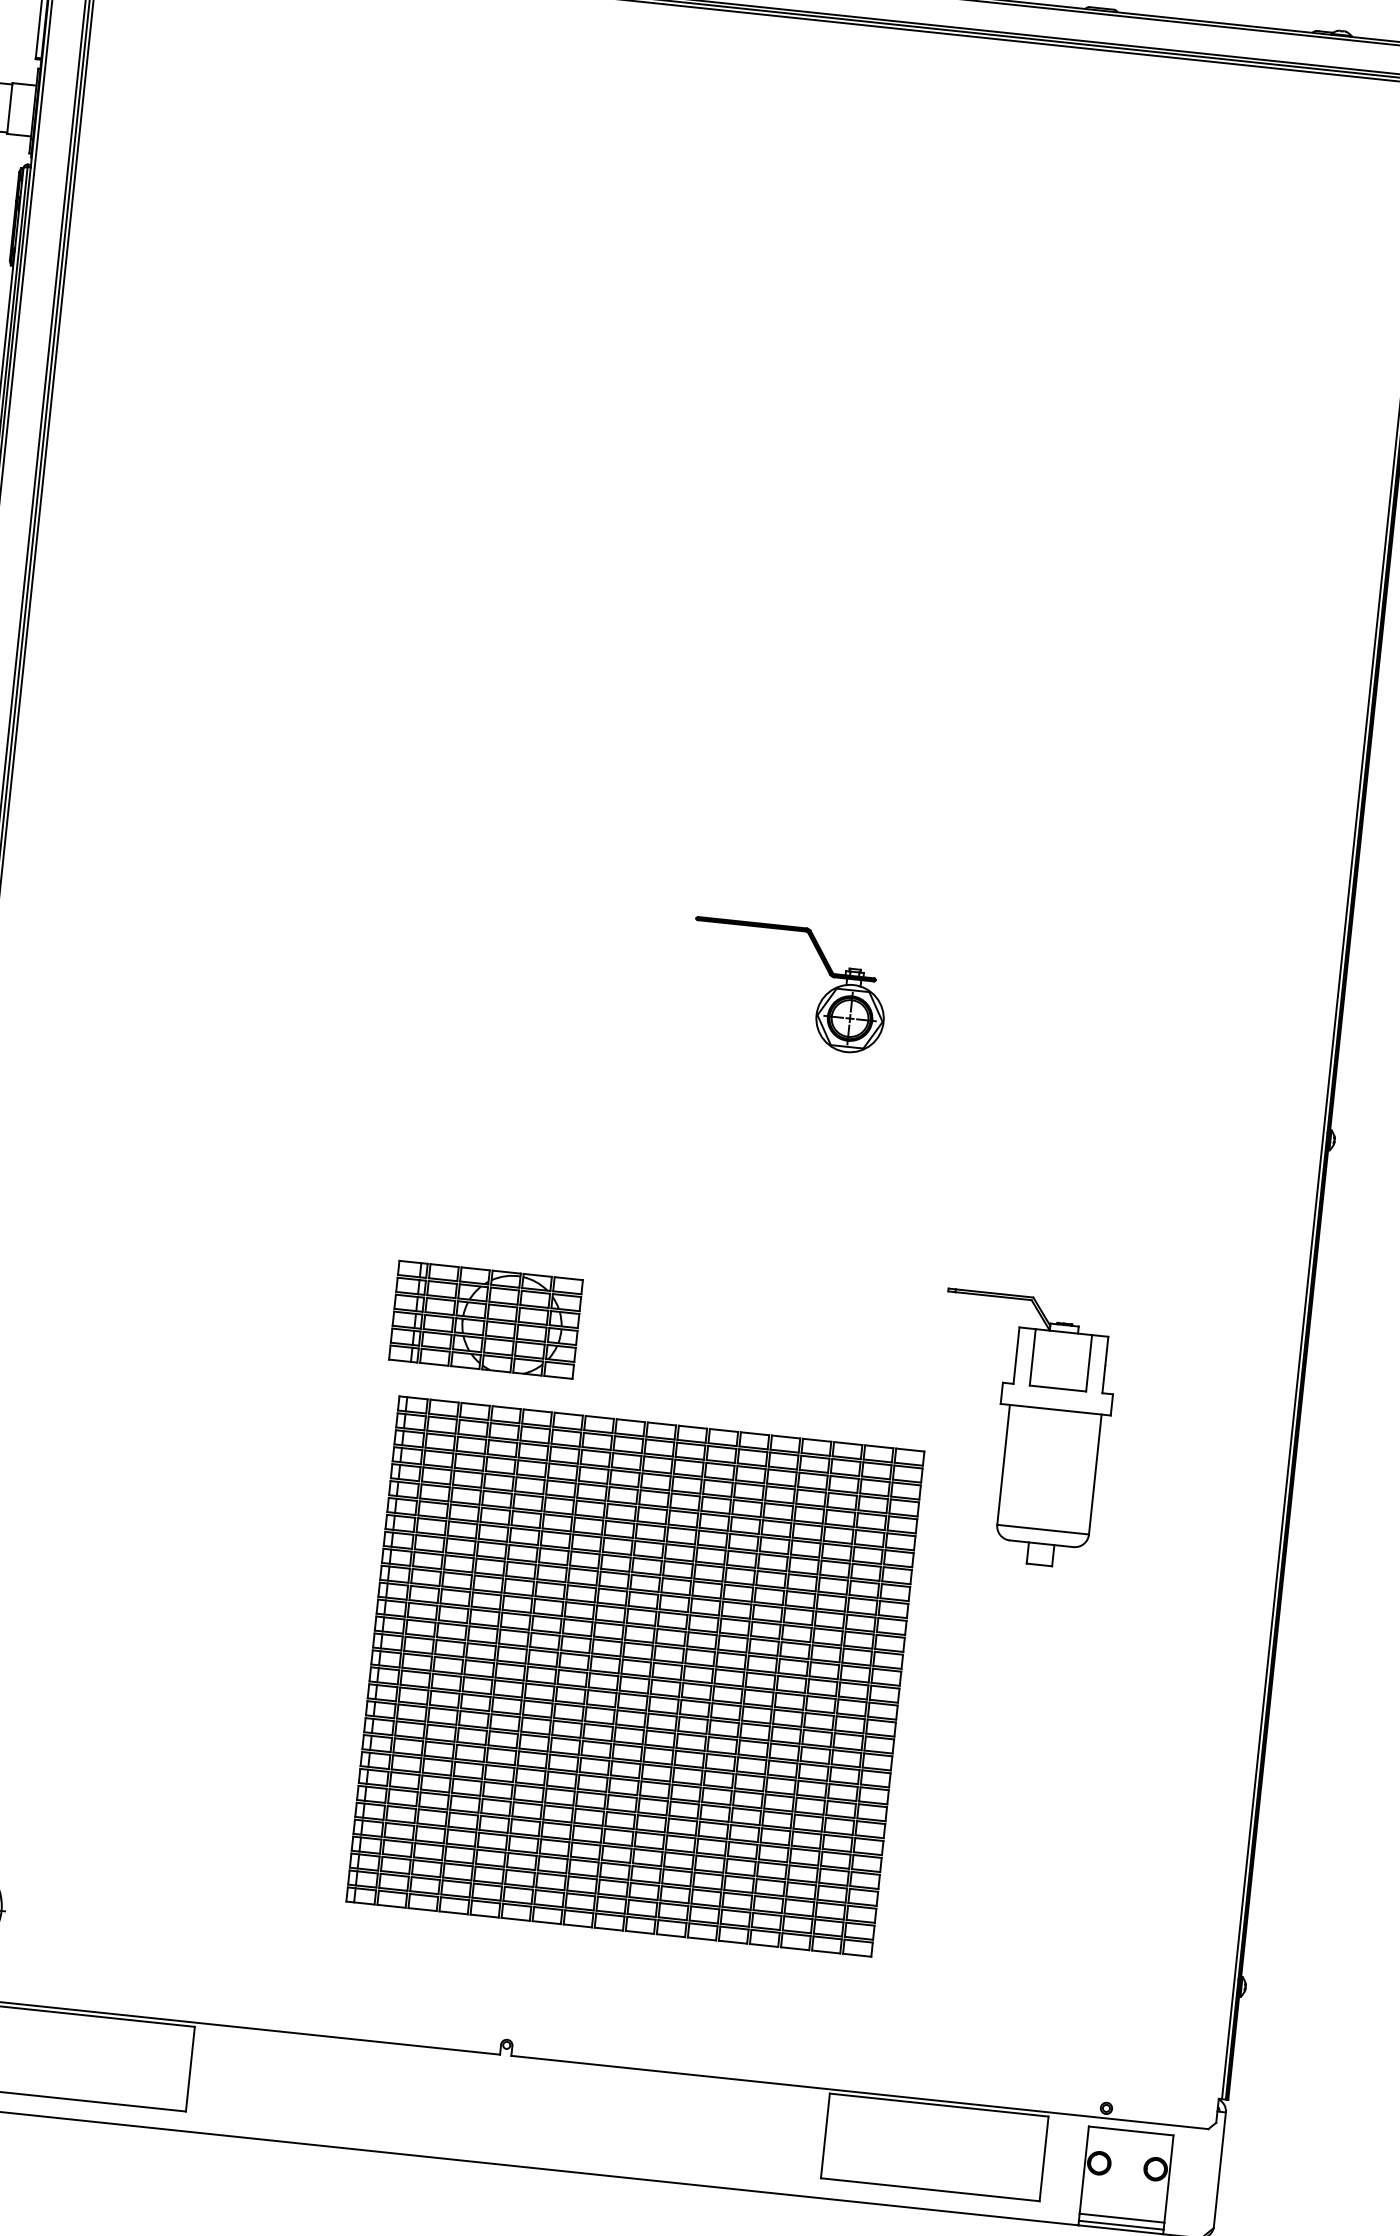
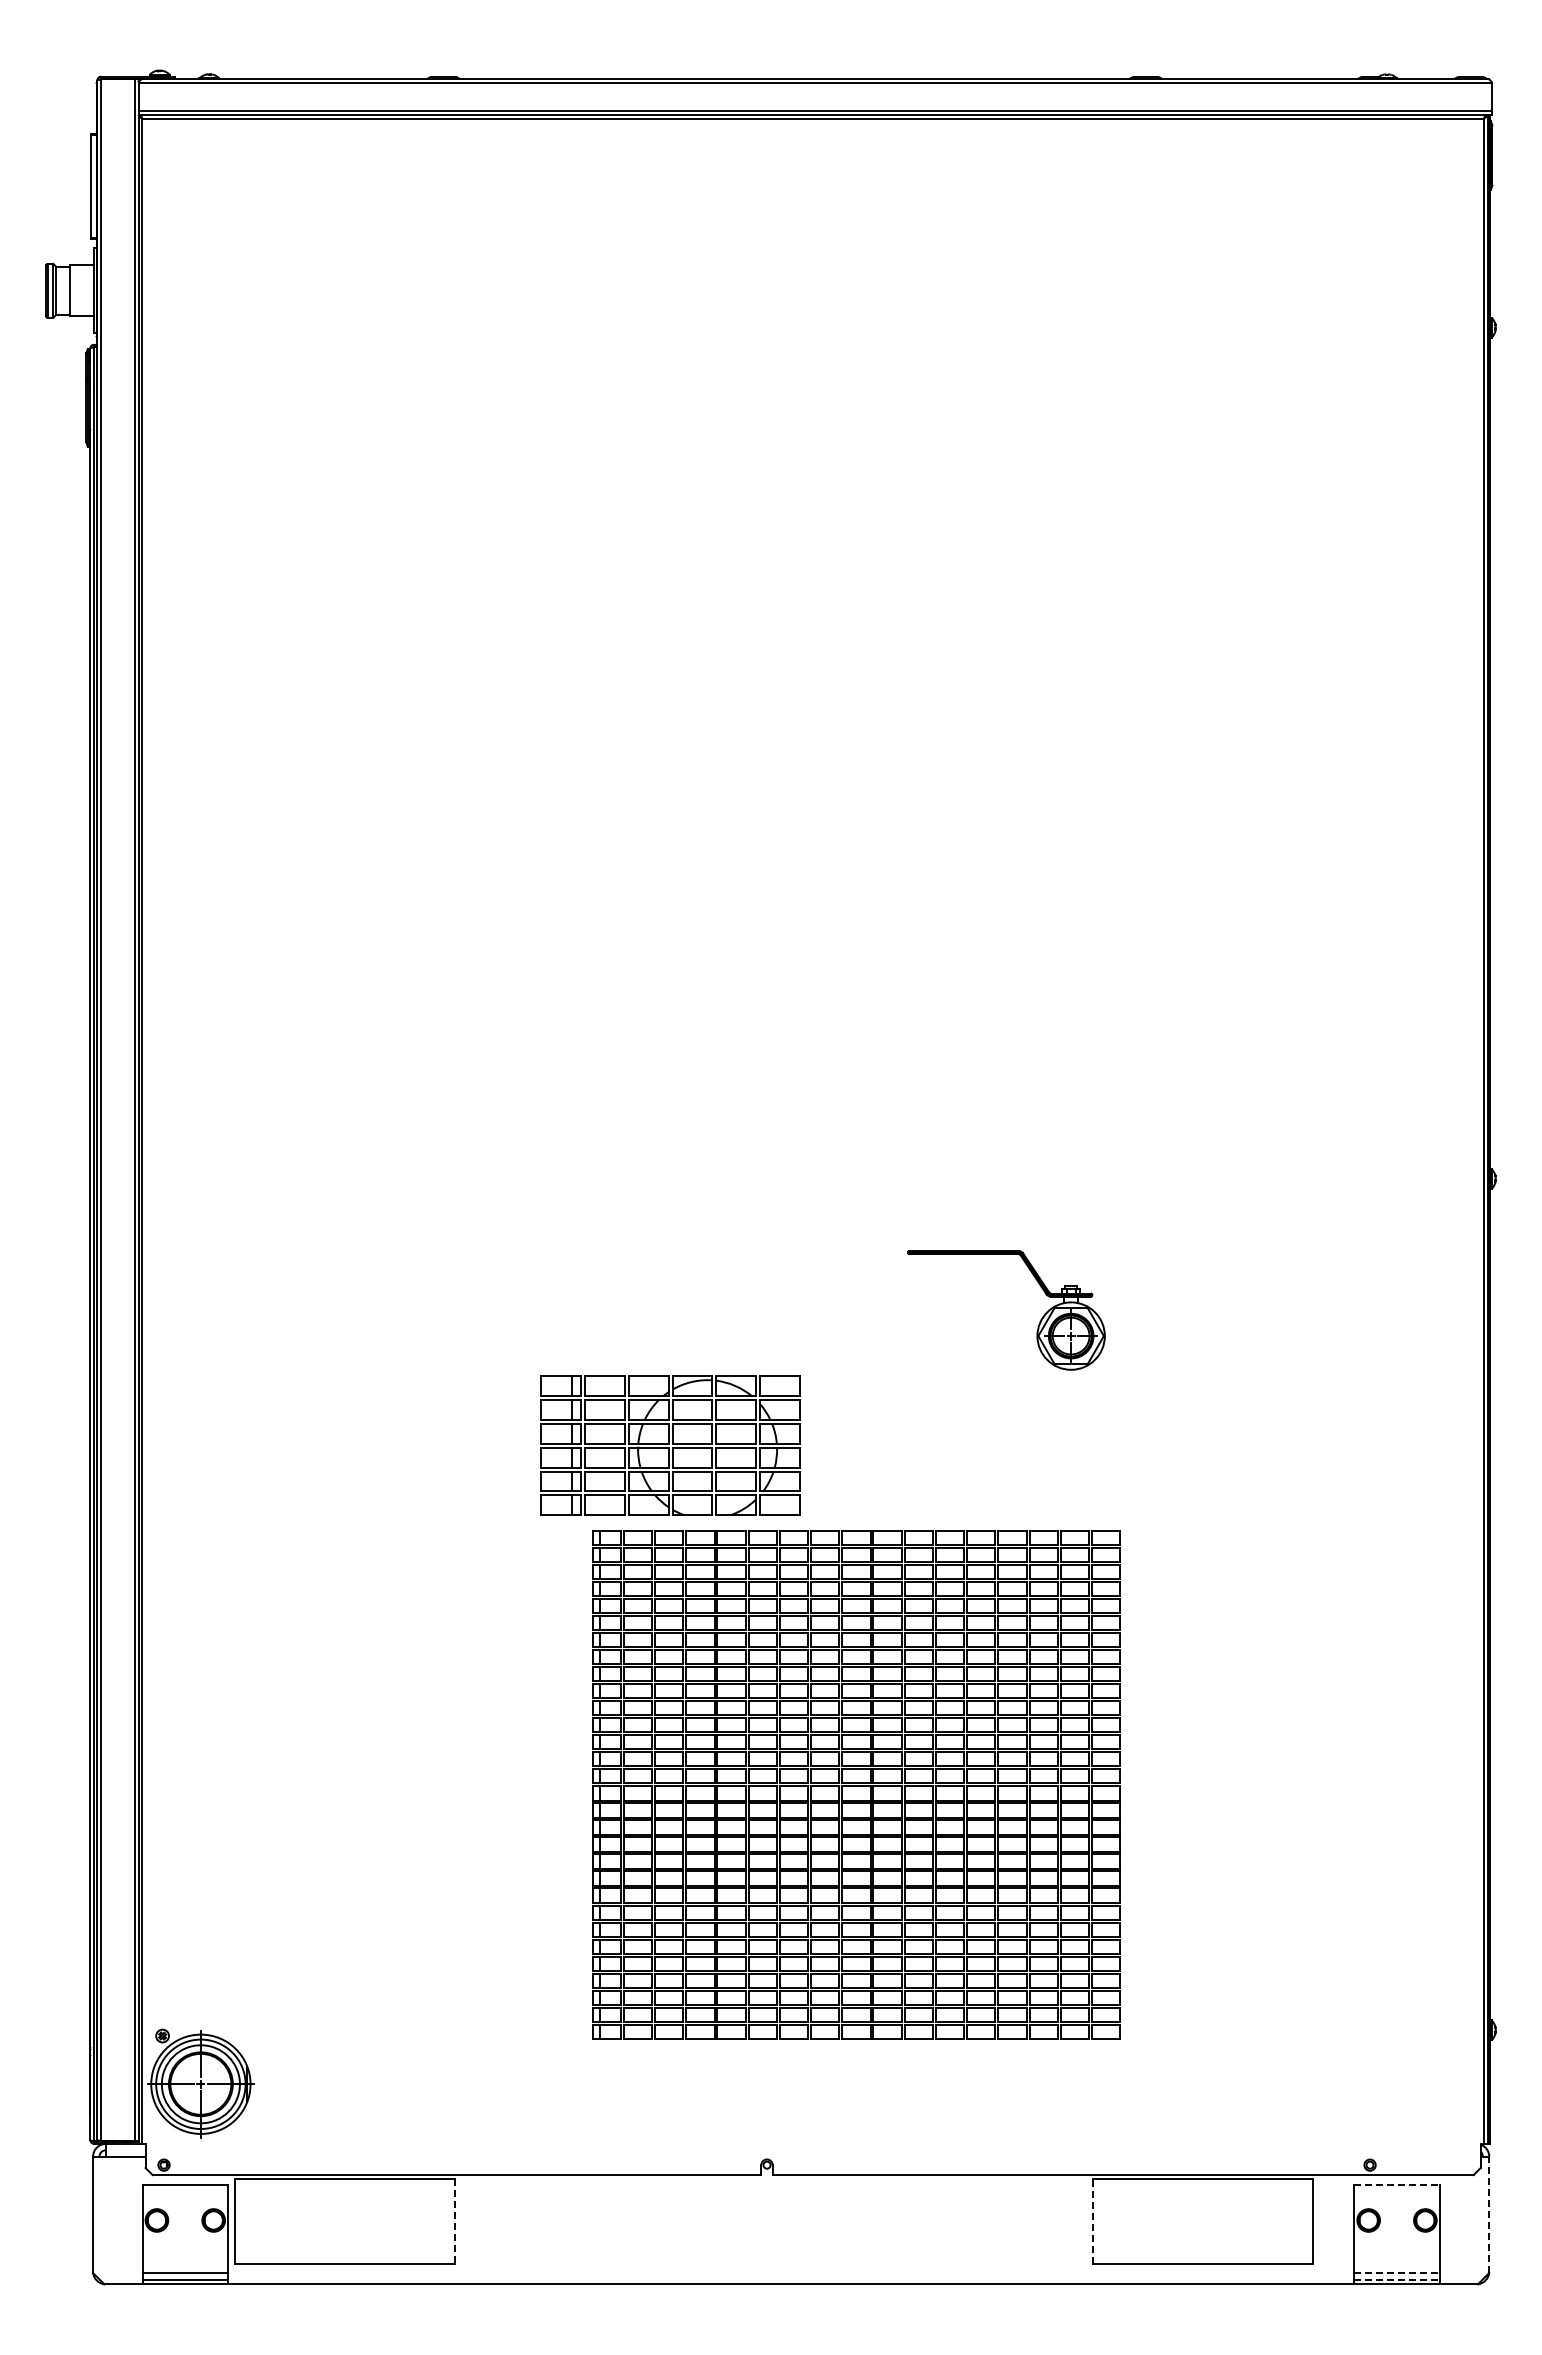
part: (820, 1000) -> (1039, 1321), moved
part: (485, 1319) -> (670, 1445), size x1.4
part: (1021, 1429) -> (1214, 1498), removed
line: (190, 2068) -> (454, 2221), solid -> dashed
line: (1131, 2131) -> (1397, 2185), solid -> dashed
line: (825, 2135) -> (1093, 2221), solid -> dashed
line: (1220, 2169) -> (1489, 2214), solid -> dashed
line: (1122, 2218) -> (1397, 2272), solid -> dashed
line: (1121, 2225) -> (1397, 2279), solid -> dashed

